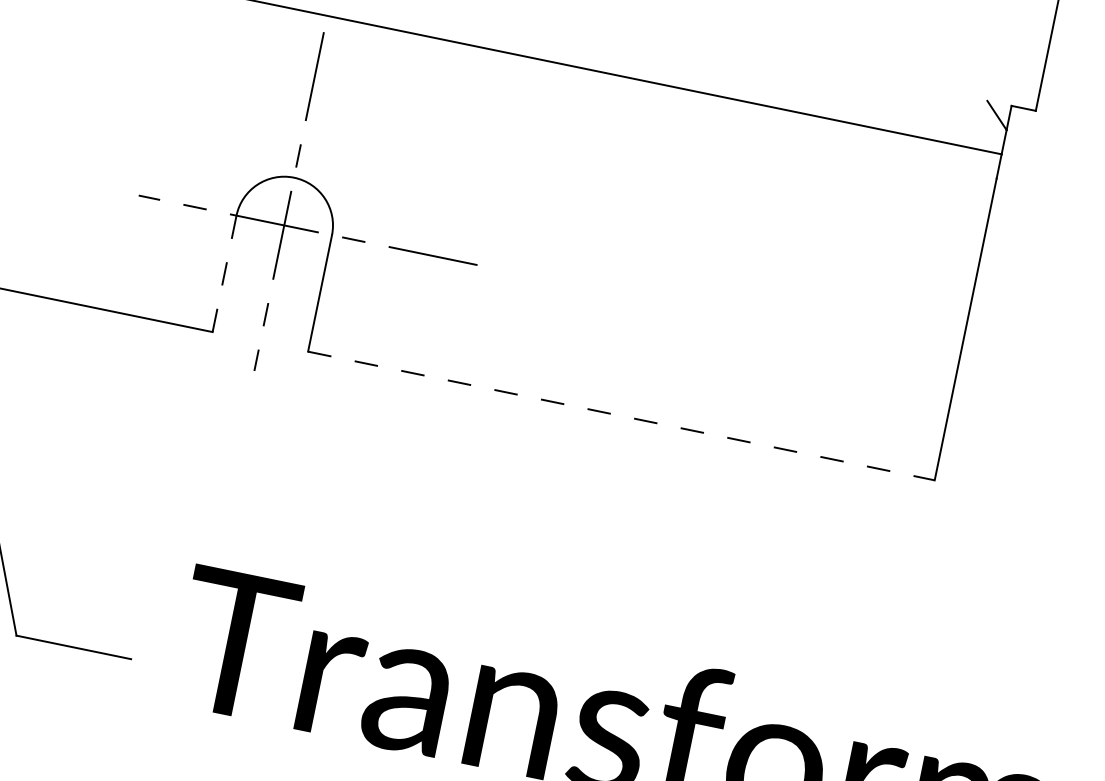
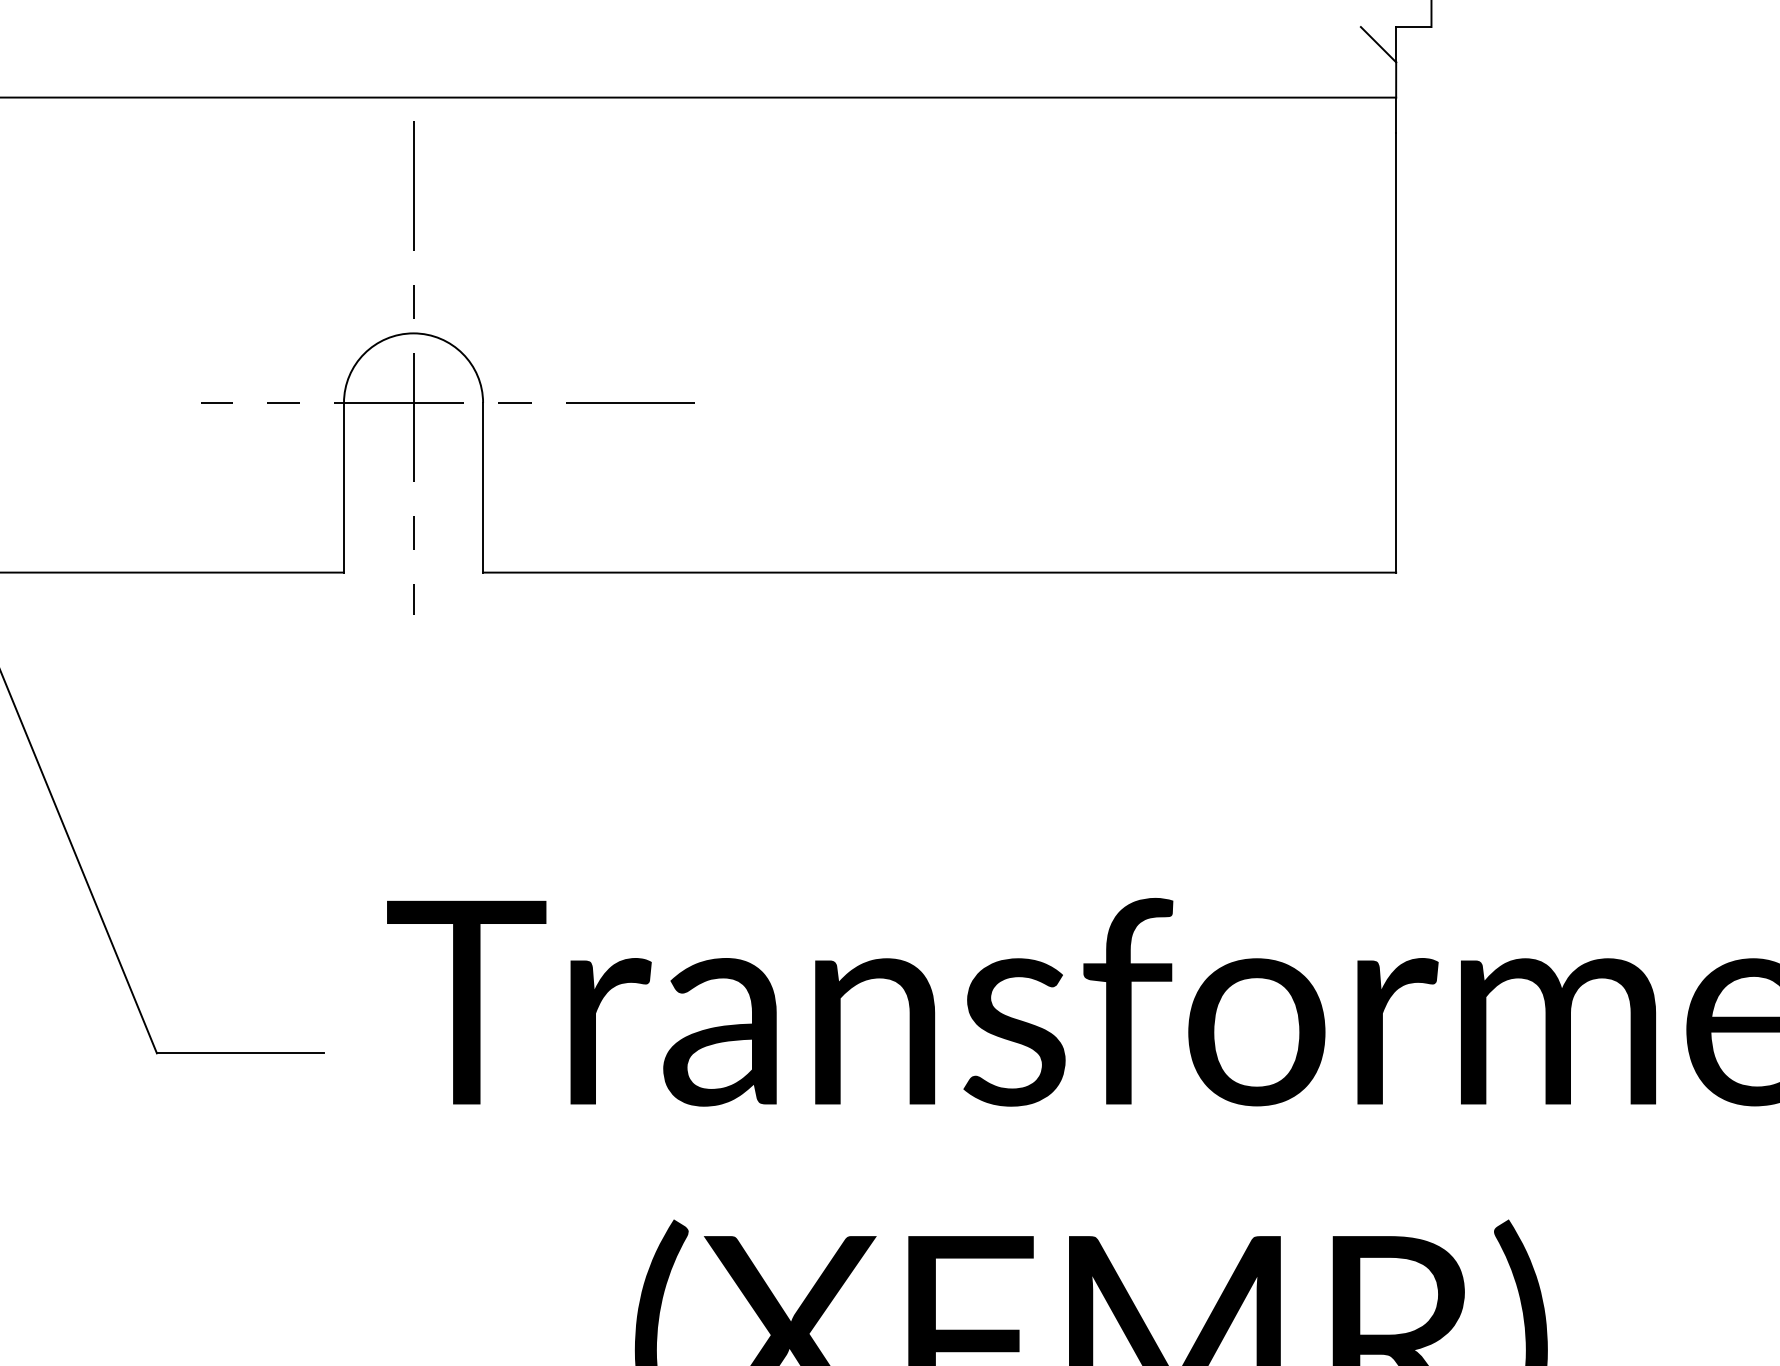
line: (224, 273) -> (343, 487), dashed -> solid
line: (621, 415) -> (939, 572), dashed -> solid

